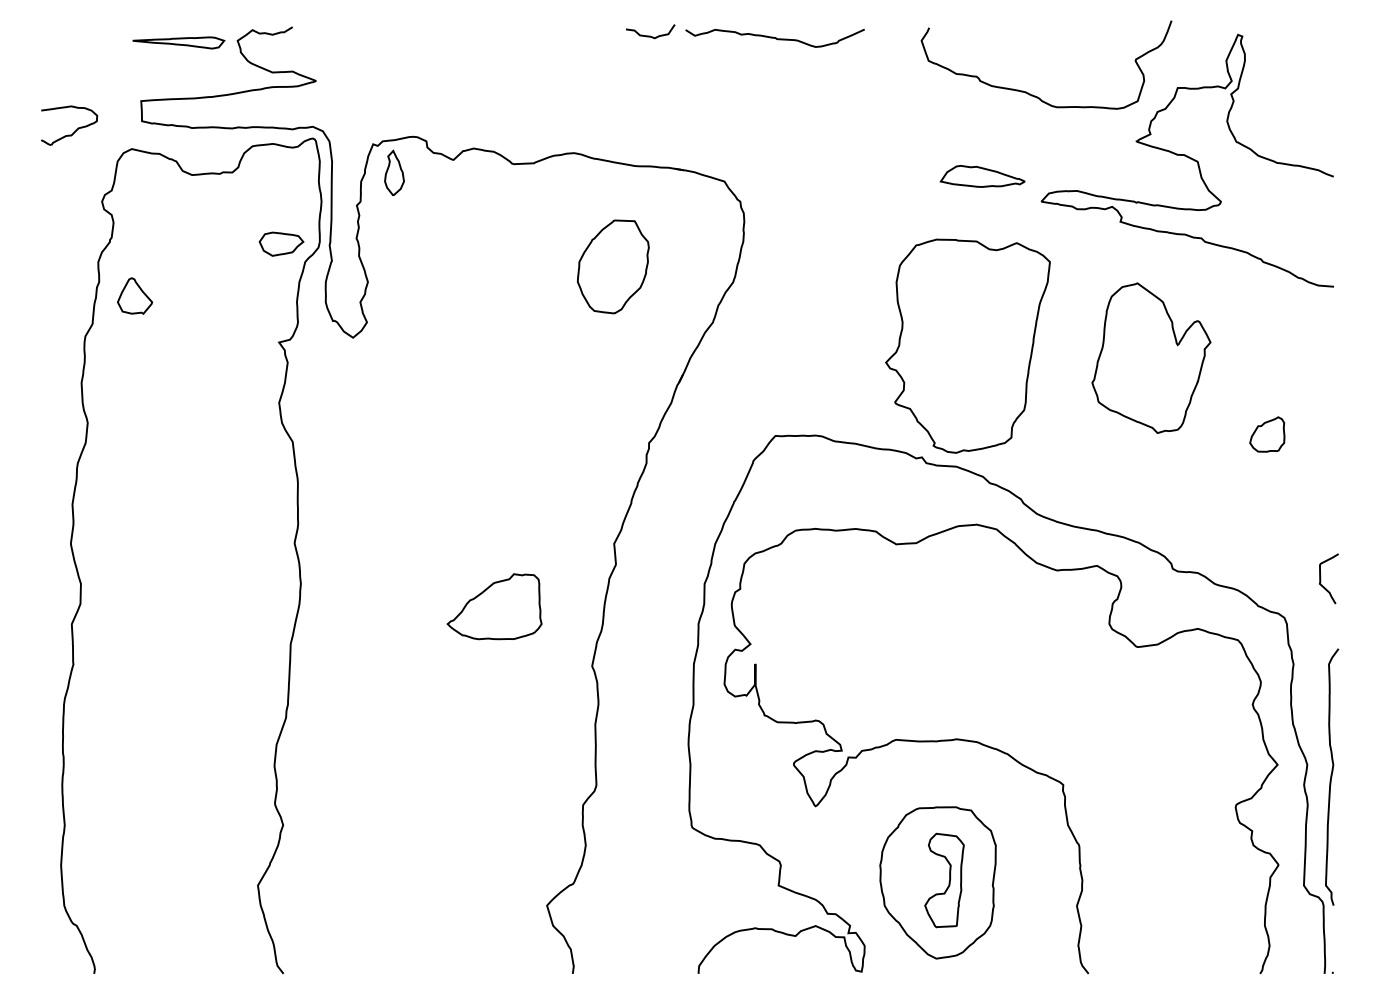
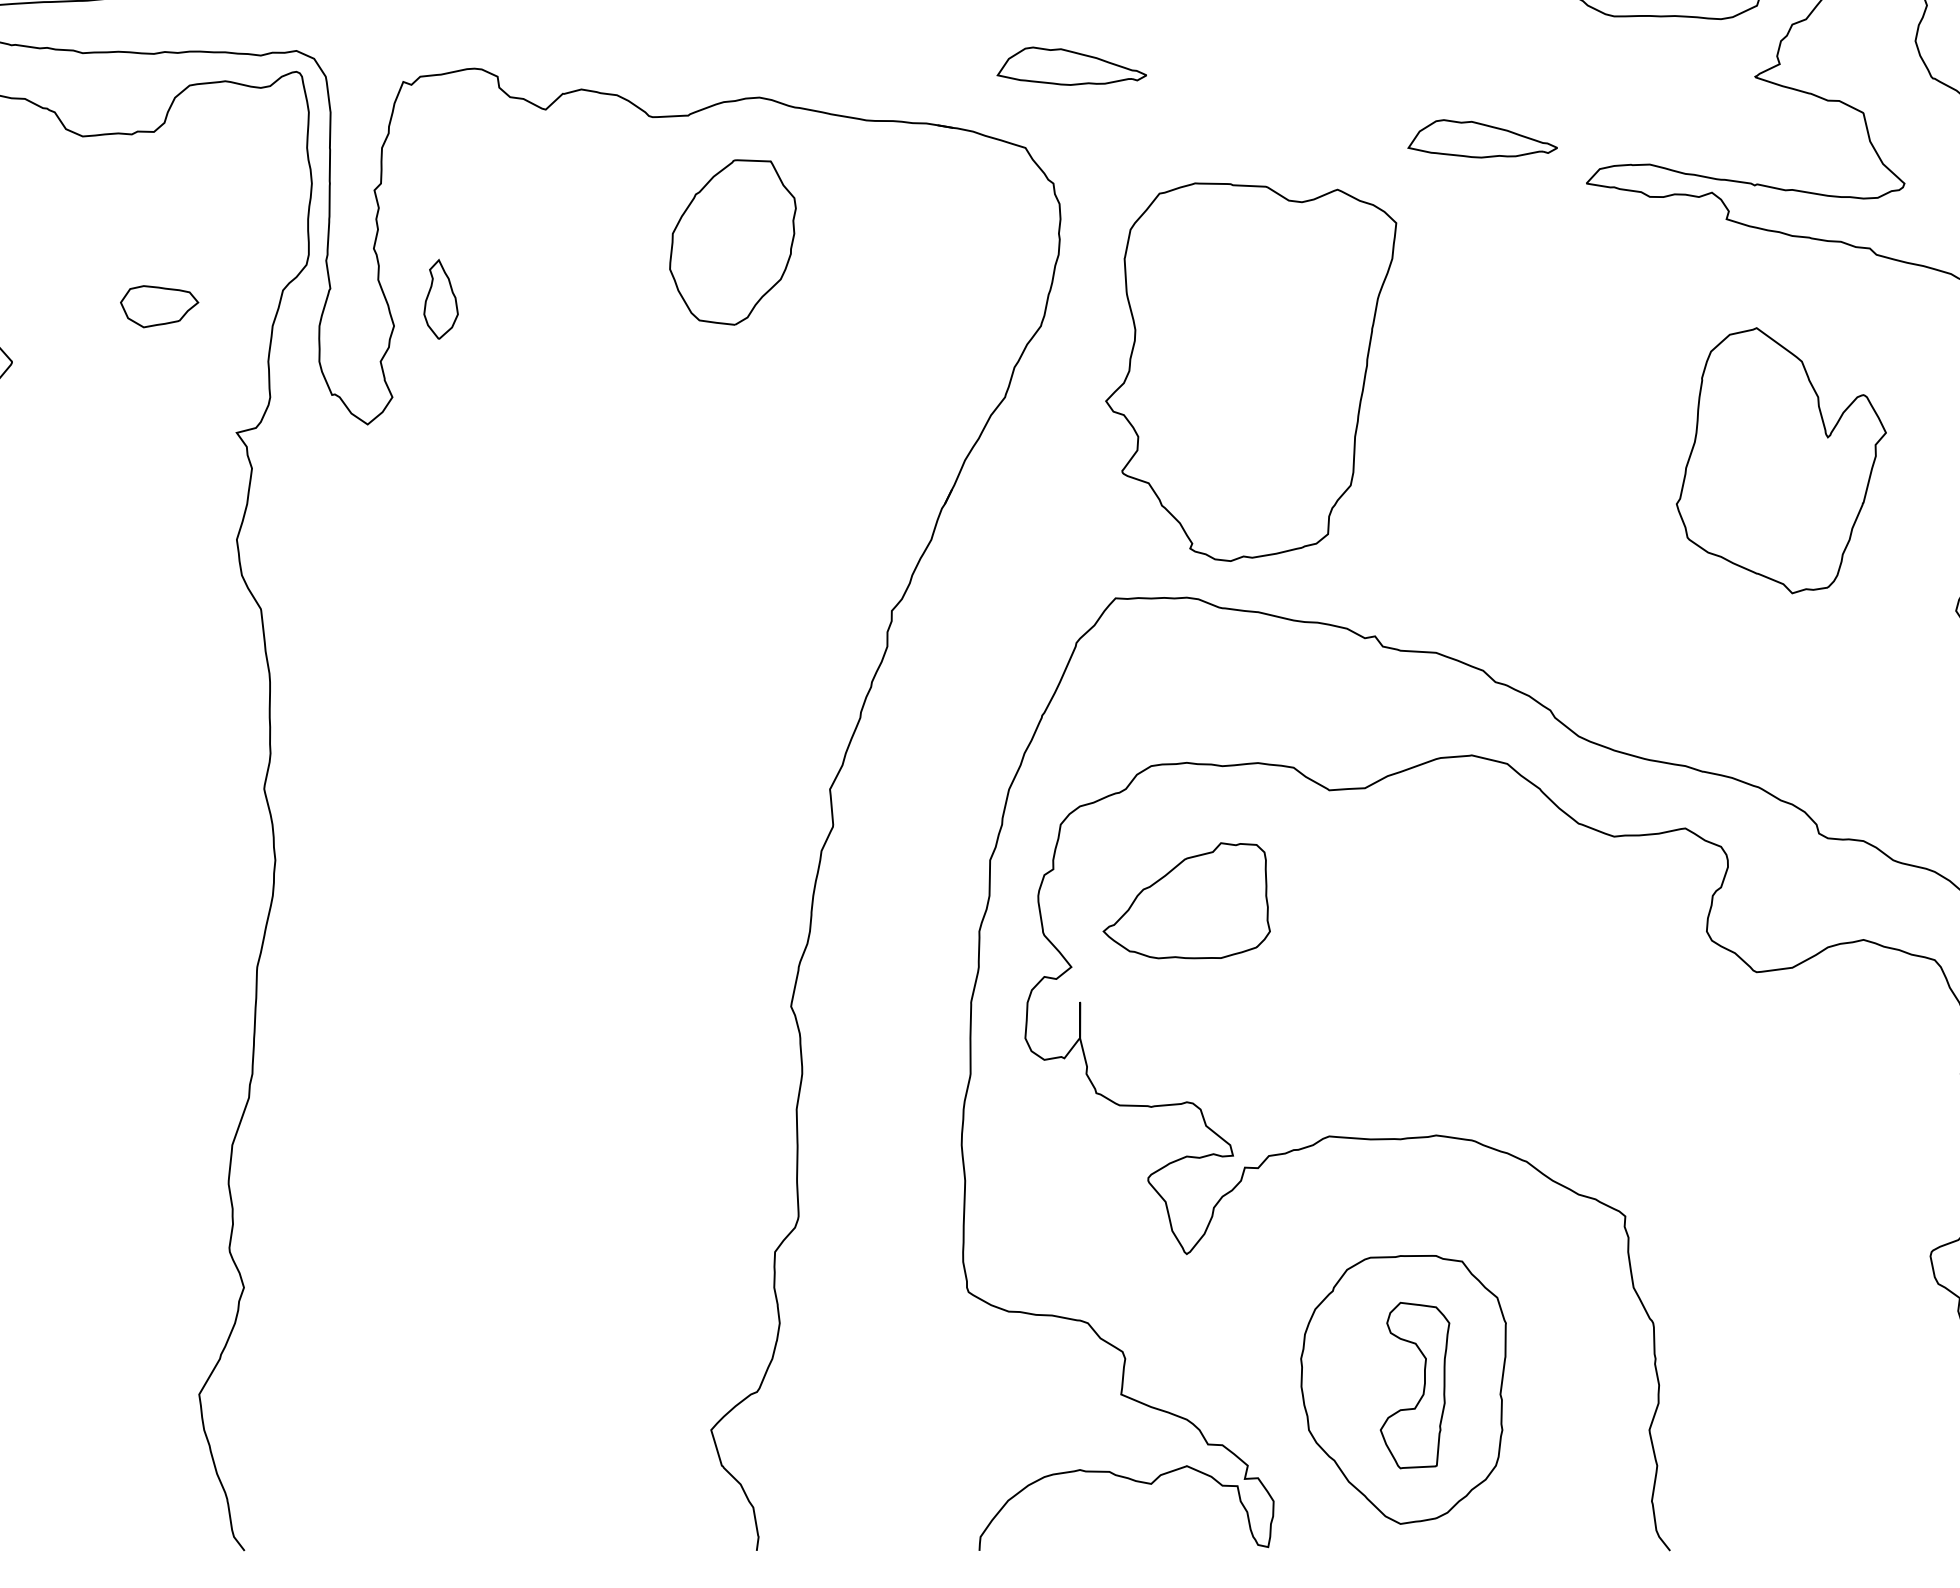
part: (750, 135) -> (1071, 66), added
part: (394, 172) -> (441, 298), moved
part: (281, 243) -> (159, 305), moved
part: (613, 266) -> (733, 241), moved
part: (967, 345) -> (1250, 370), moved
part: (494, 606) -> (1186, 900), moved

